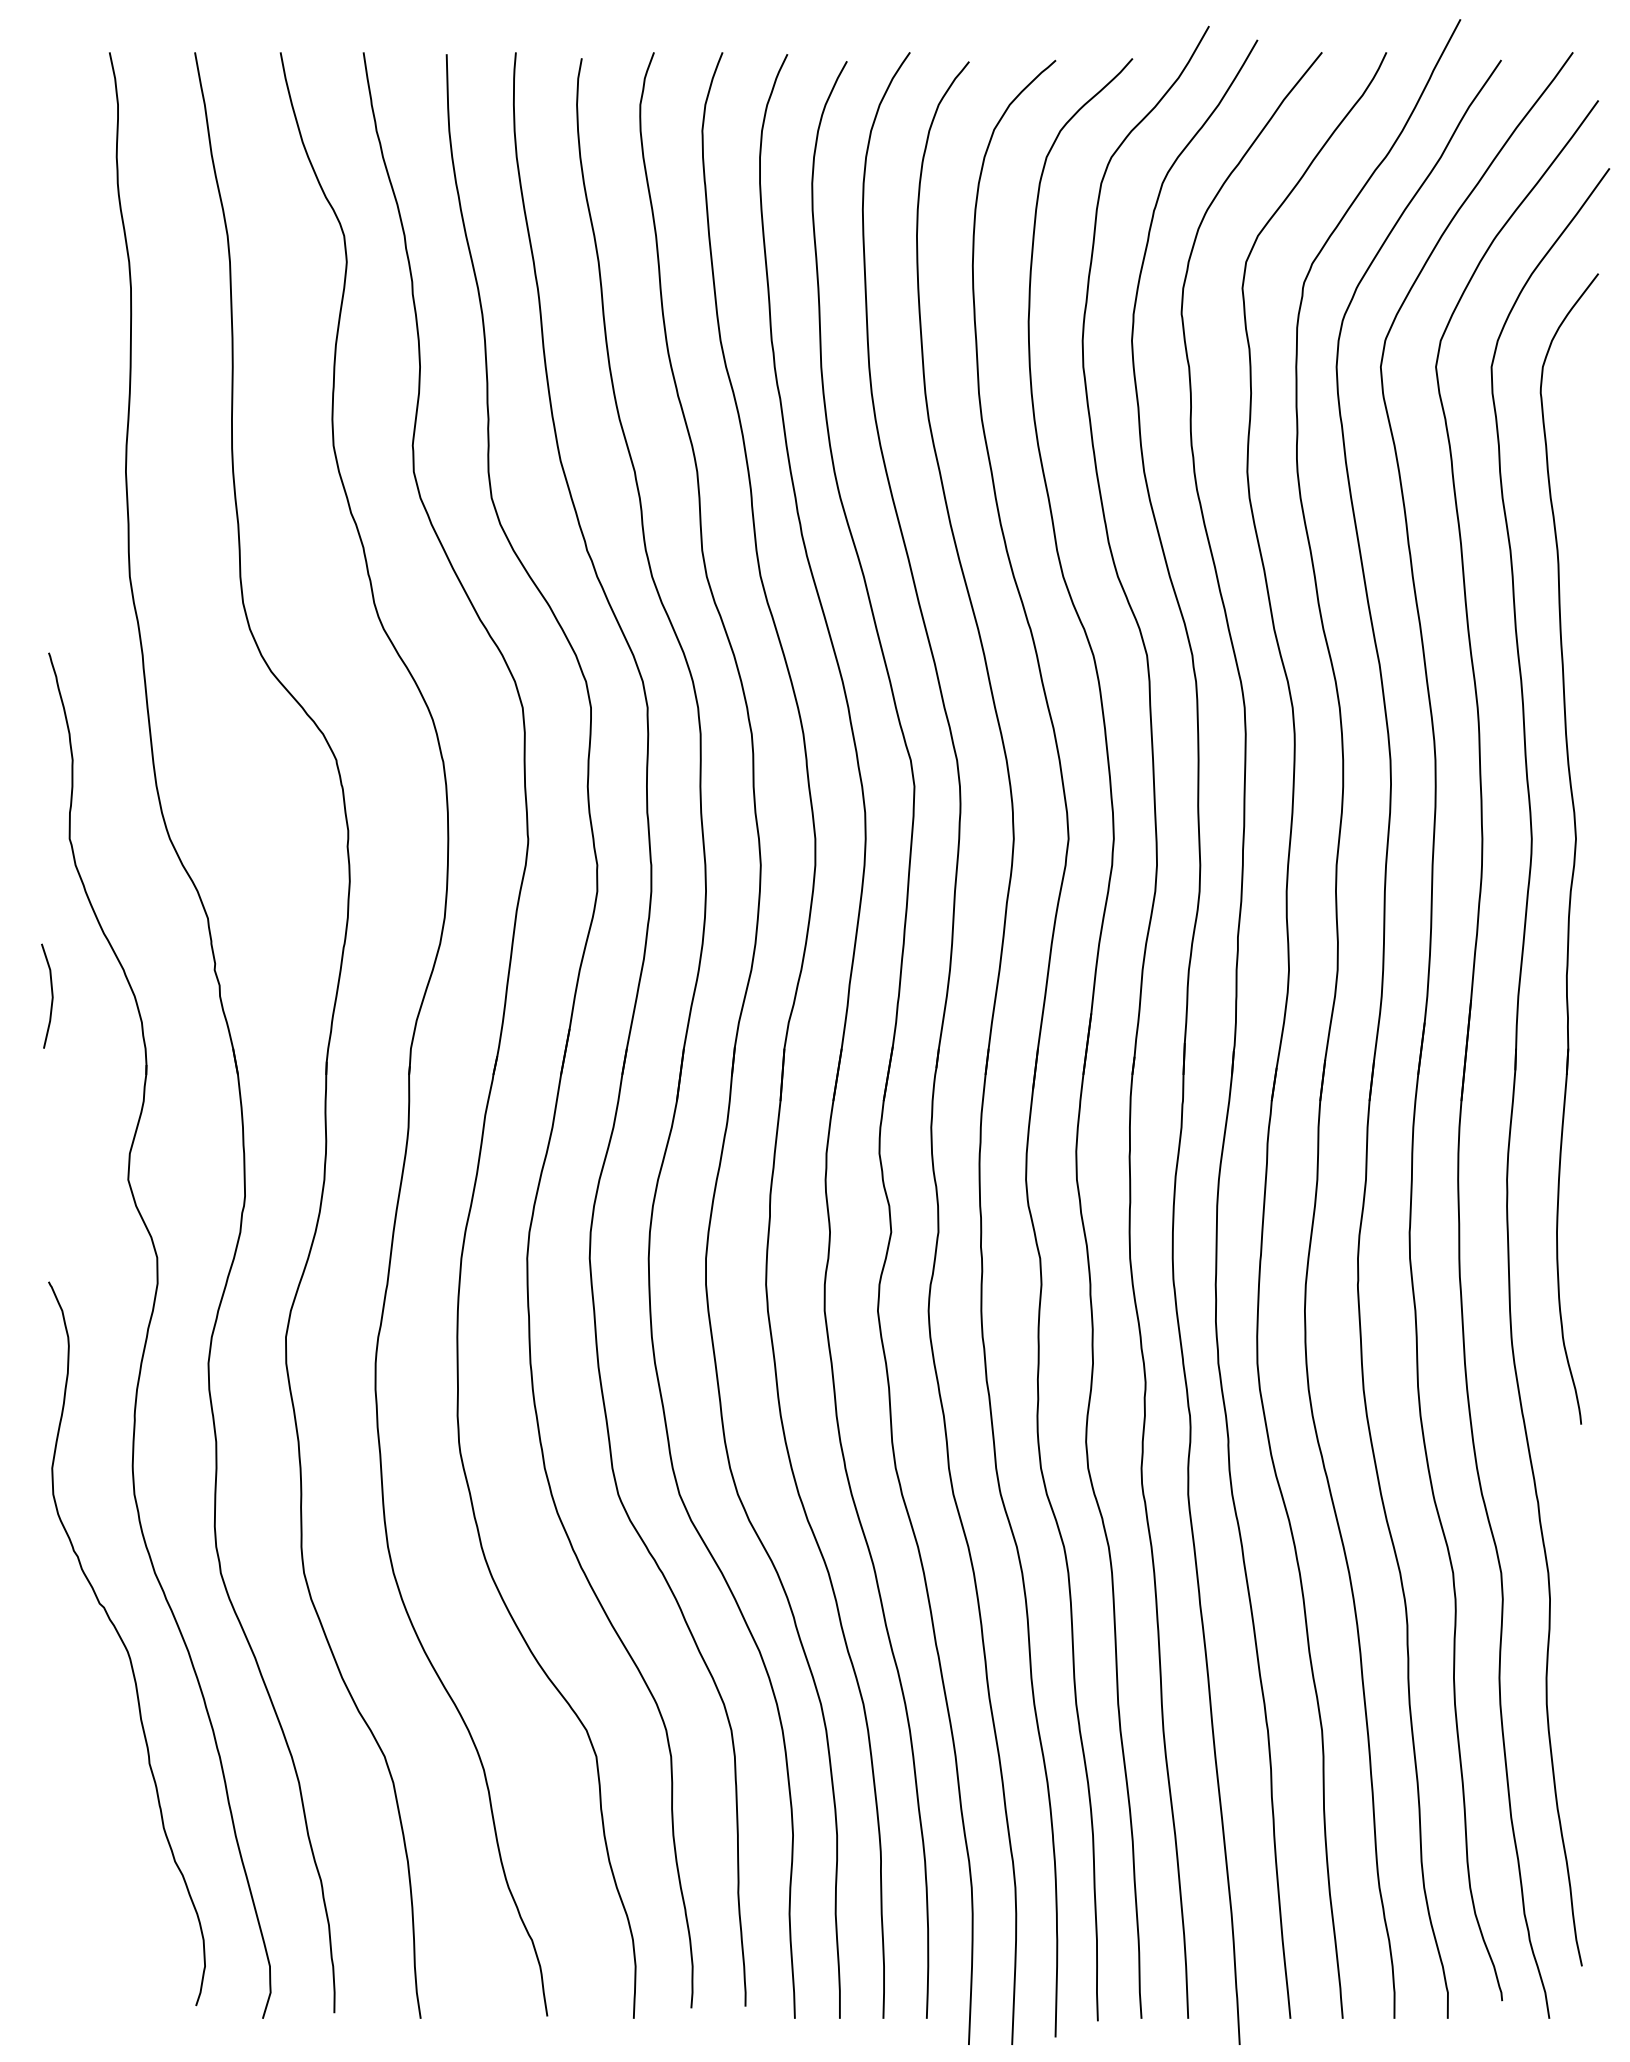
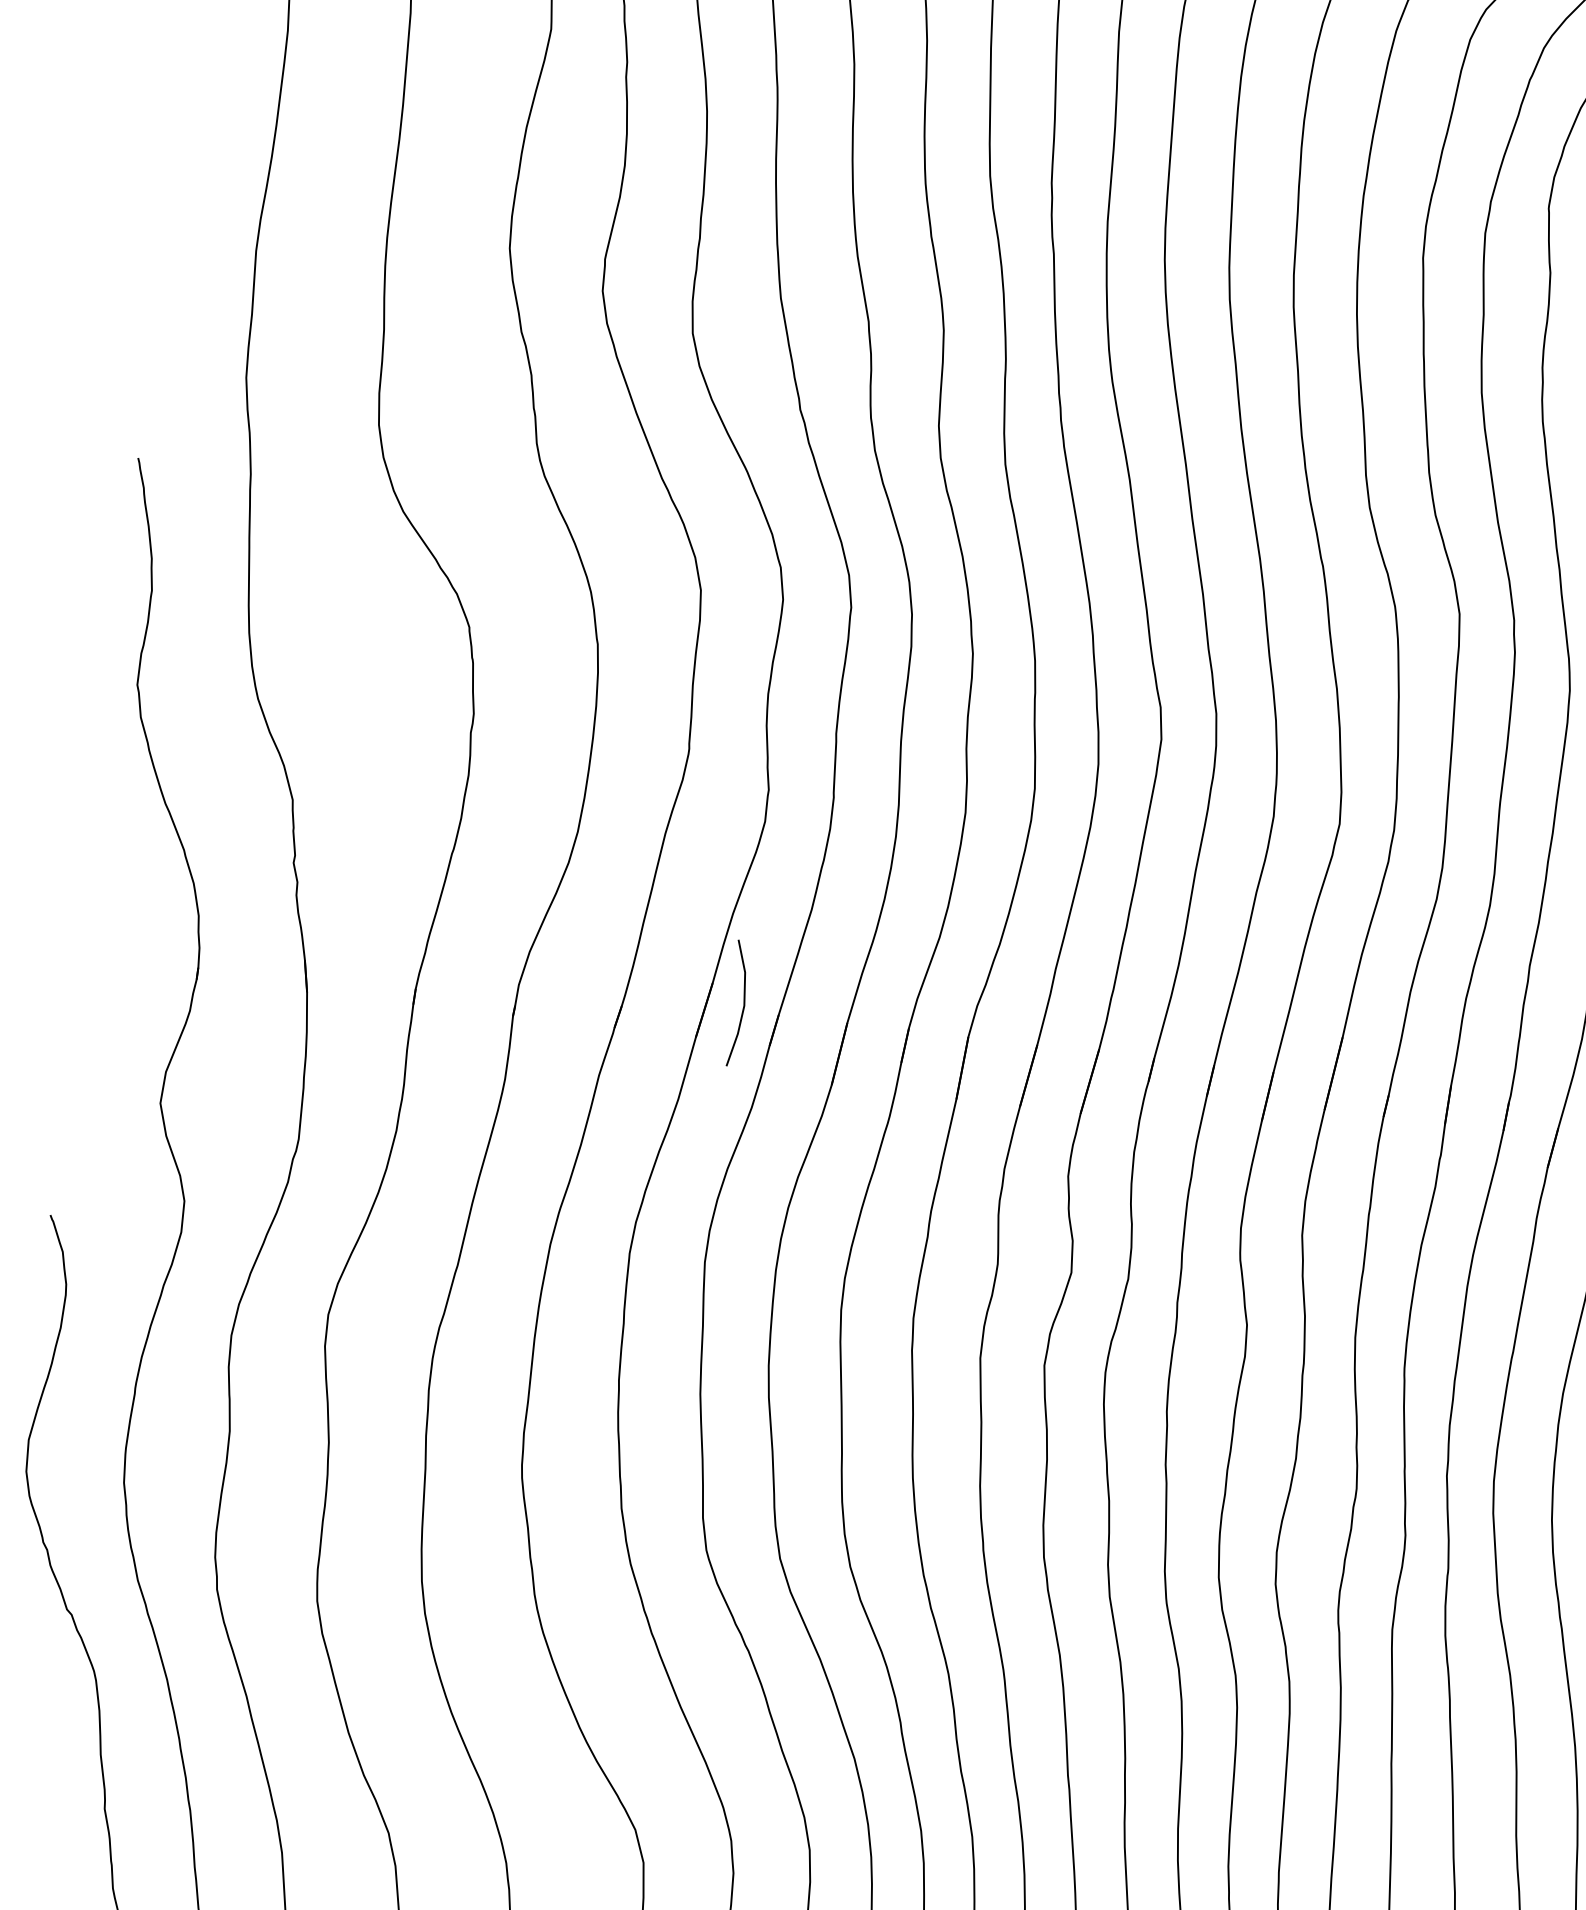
line: (51, 995) -> (743, 1003), moved

